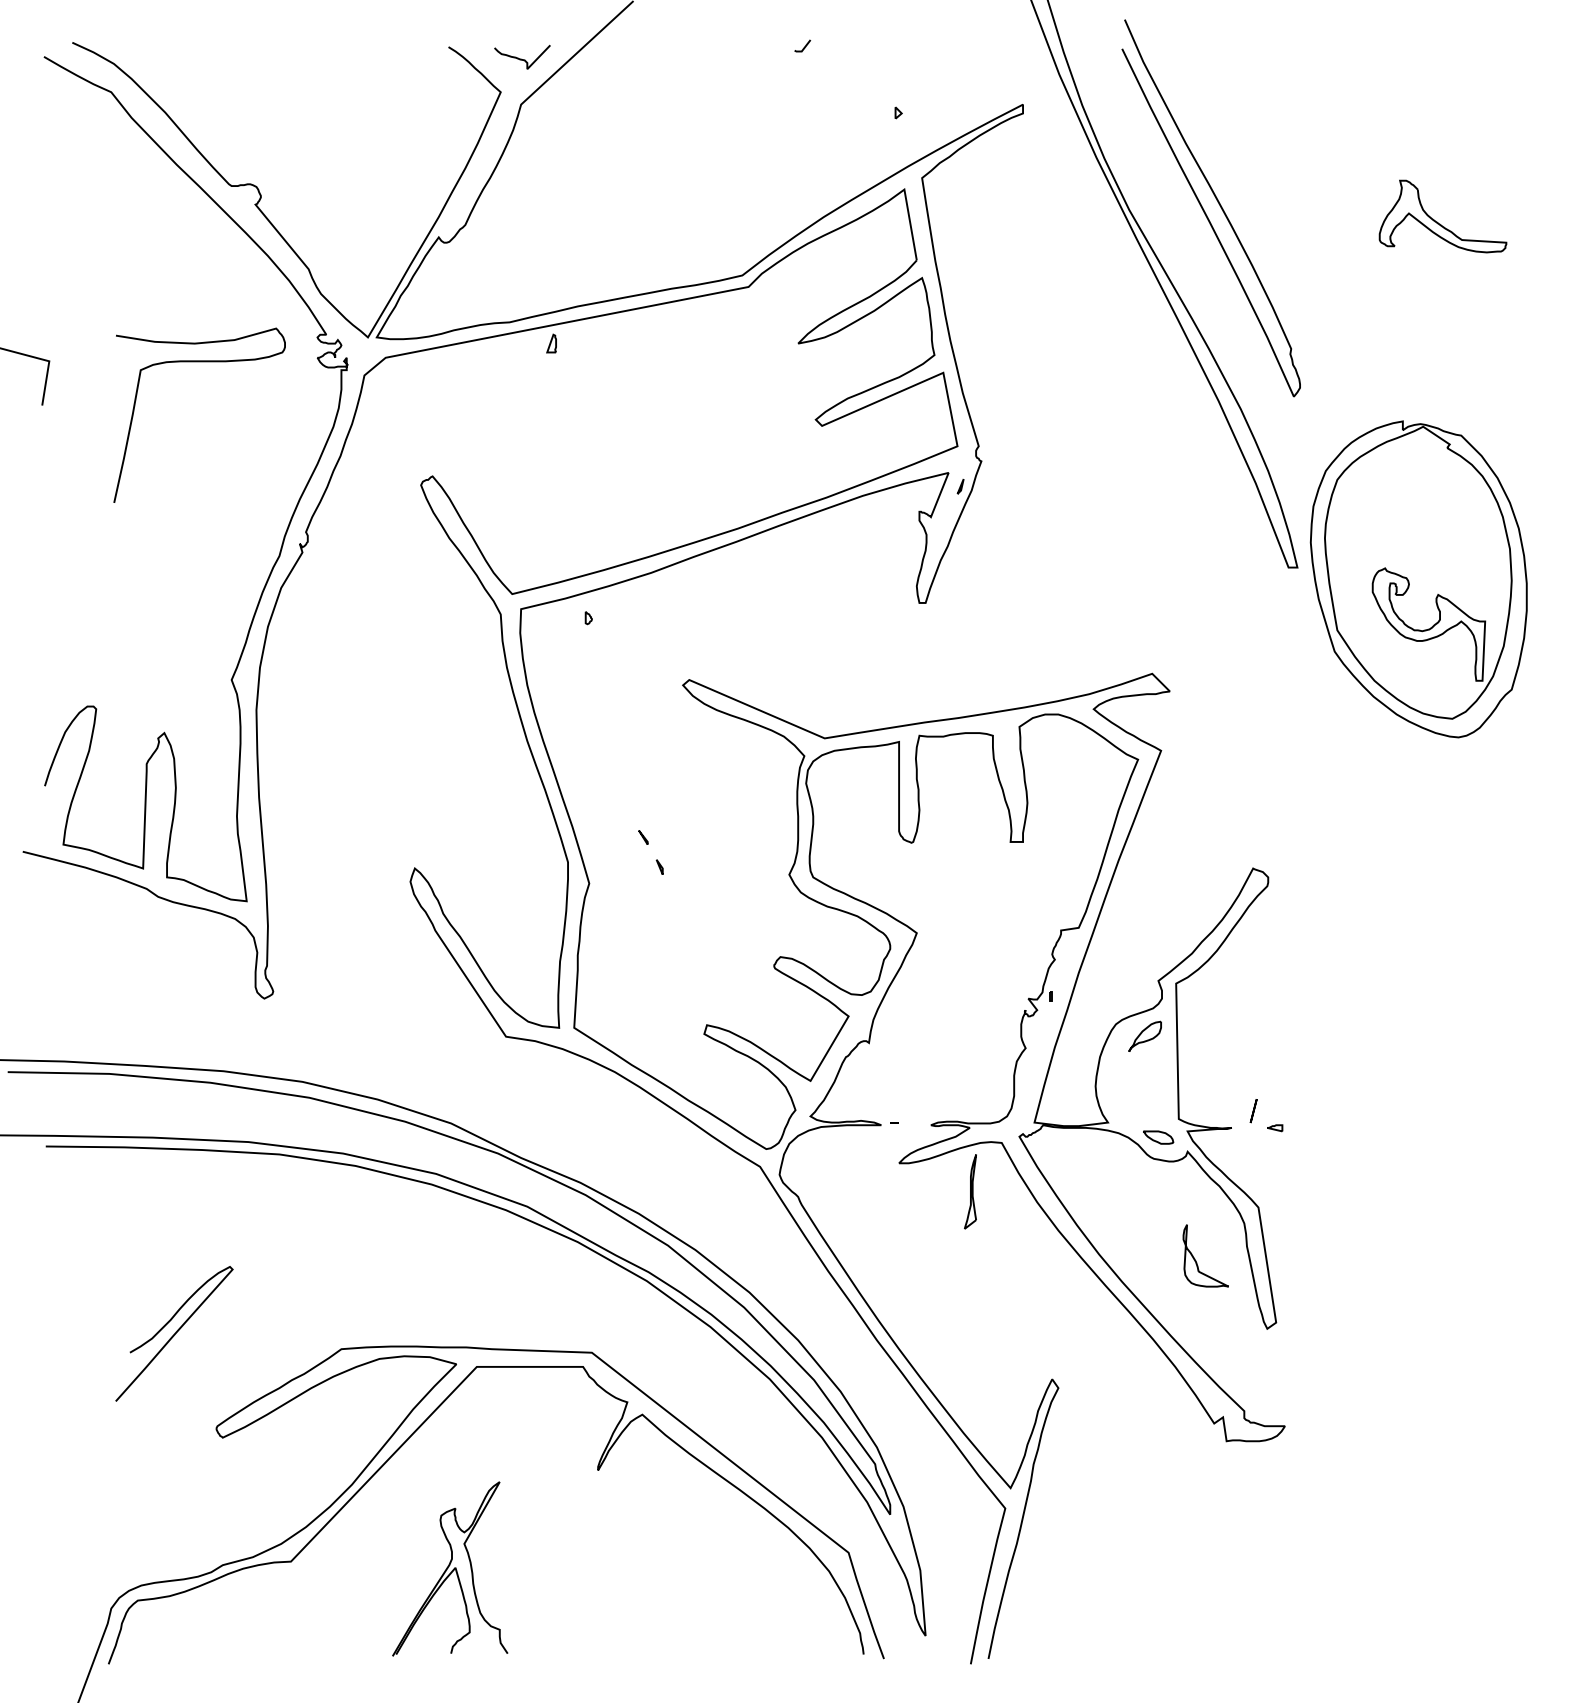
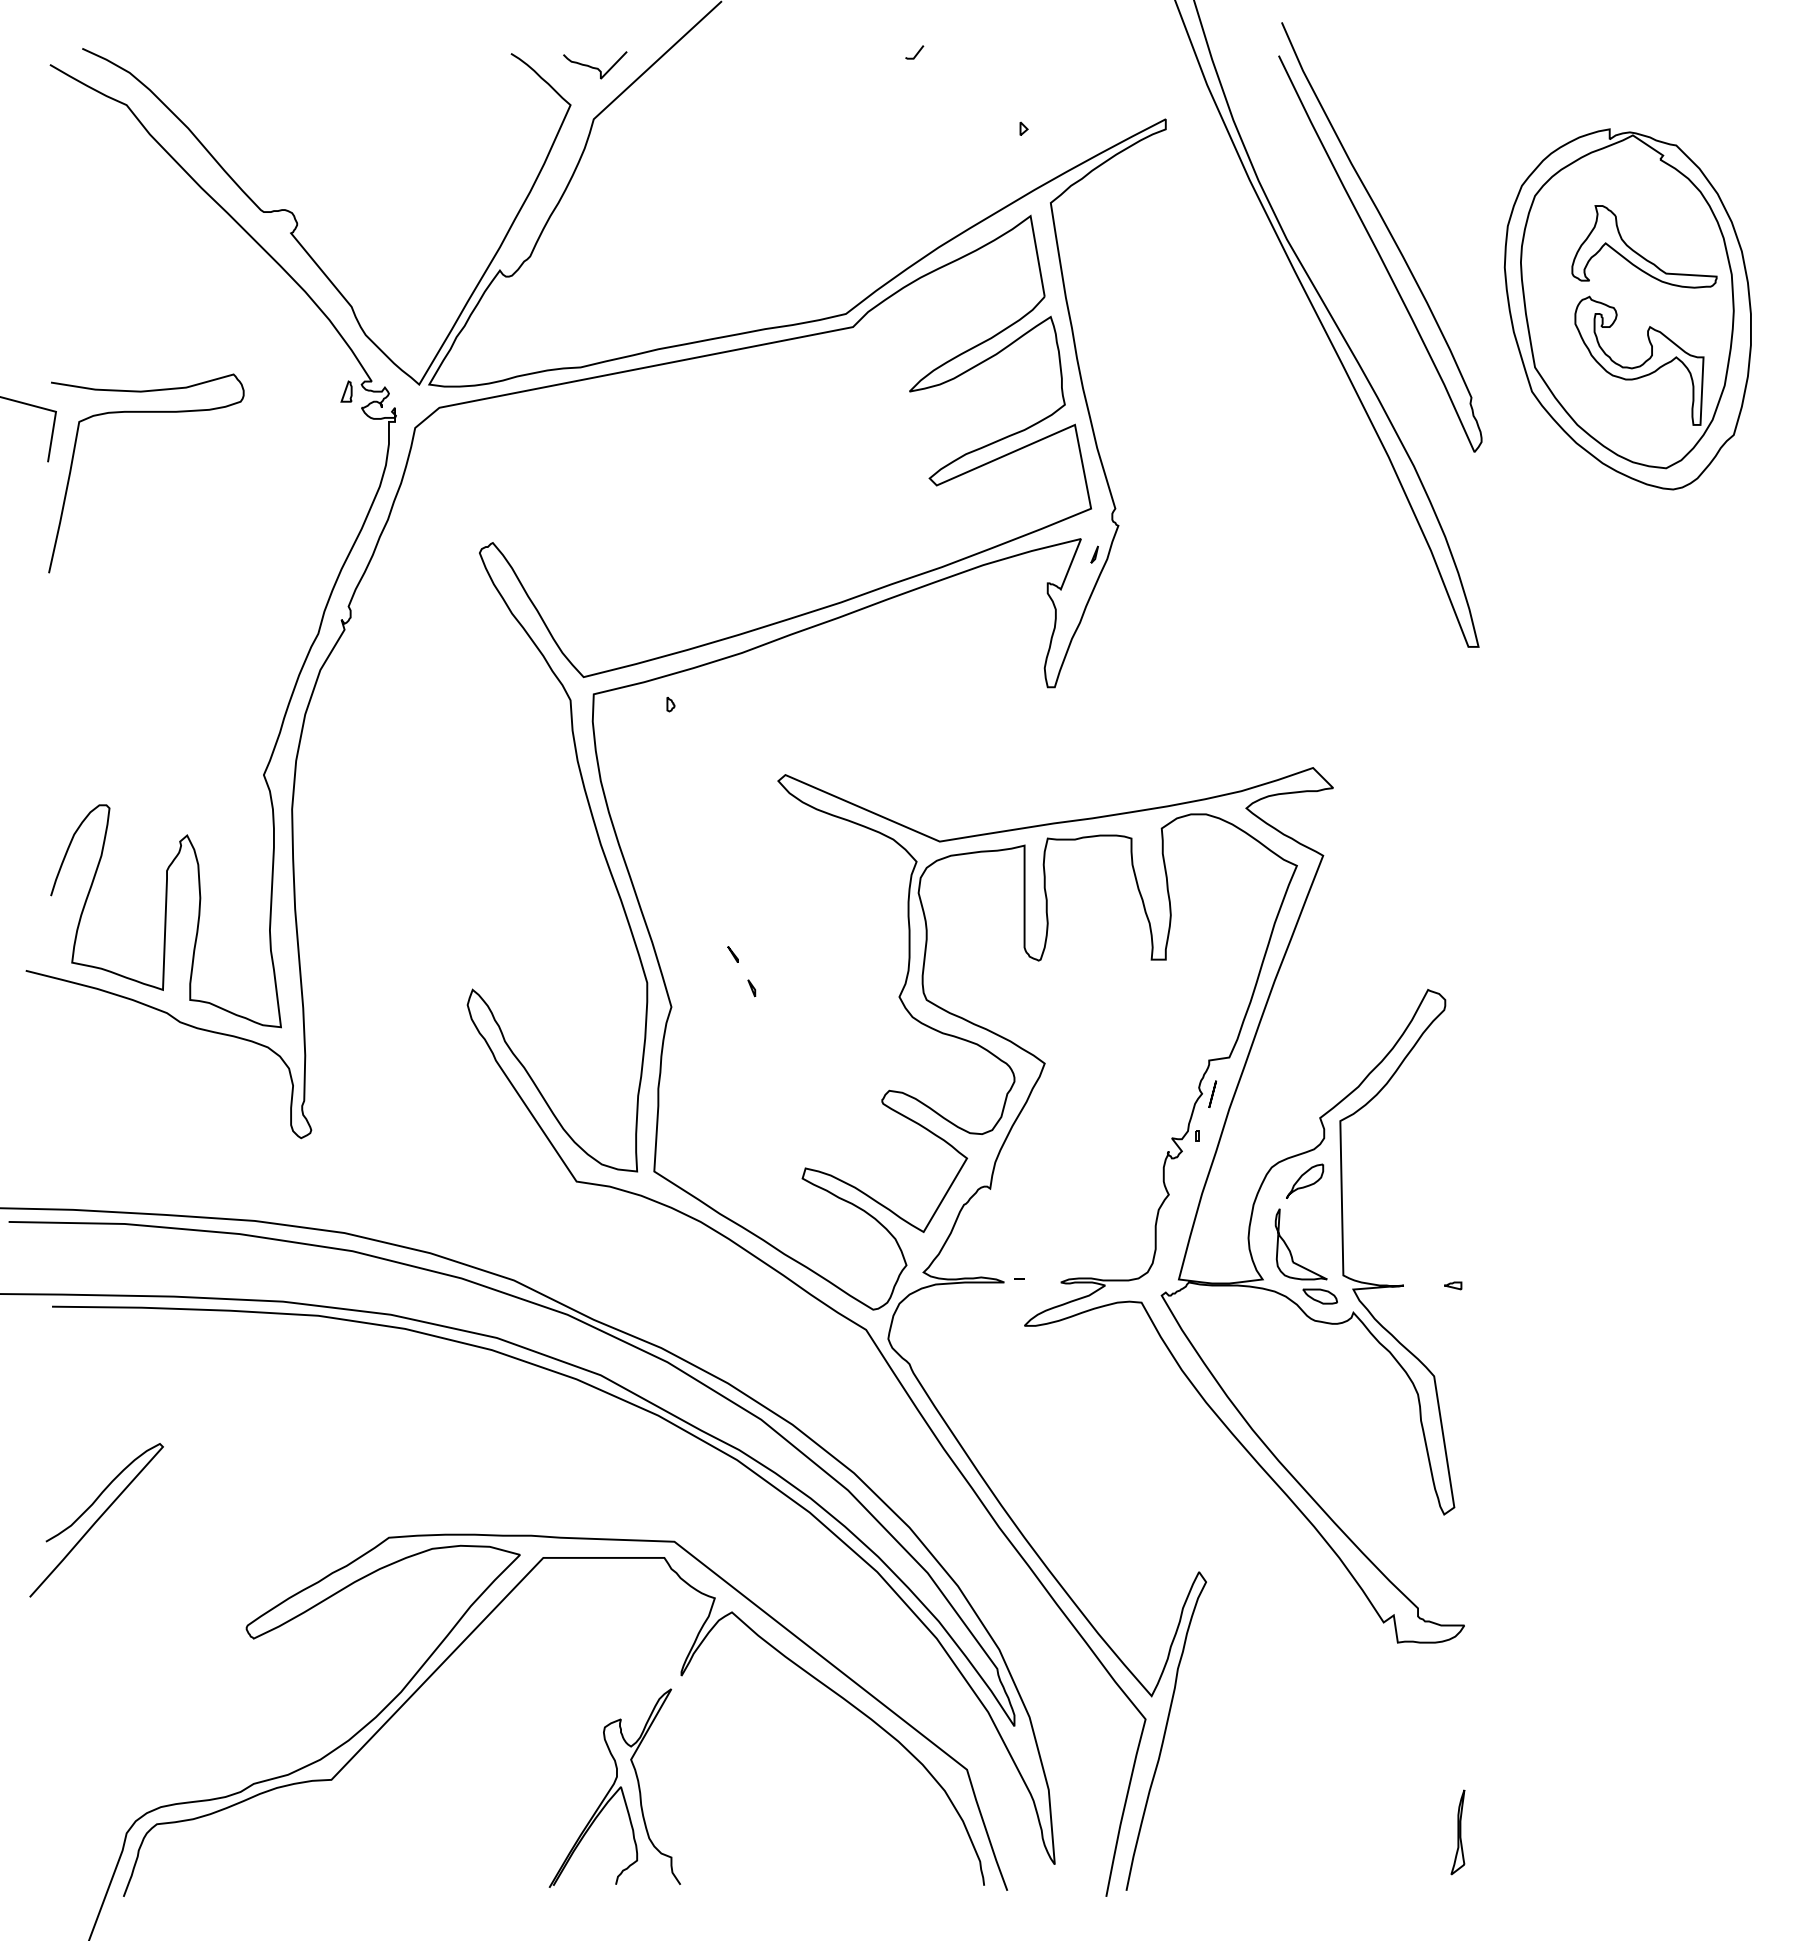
part: (551, 343) -> (346, 391), moved
curve: (199, 361) -> (146, 412), moved
part: (1418, 579) -> (1627, 309), moved
line: (1253, 1110) -> (1212, 1093), moved
part: (970, 1191) -> (1457, 1832), moved
part: (1196, 1261) -> (1290, 1250), moved
curve: (174, 1334) -> (96, 1520), moved
part: (449, 1568) -> (614, 1787), moved

